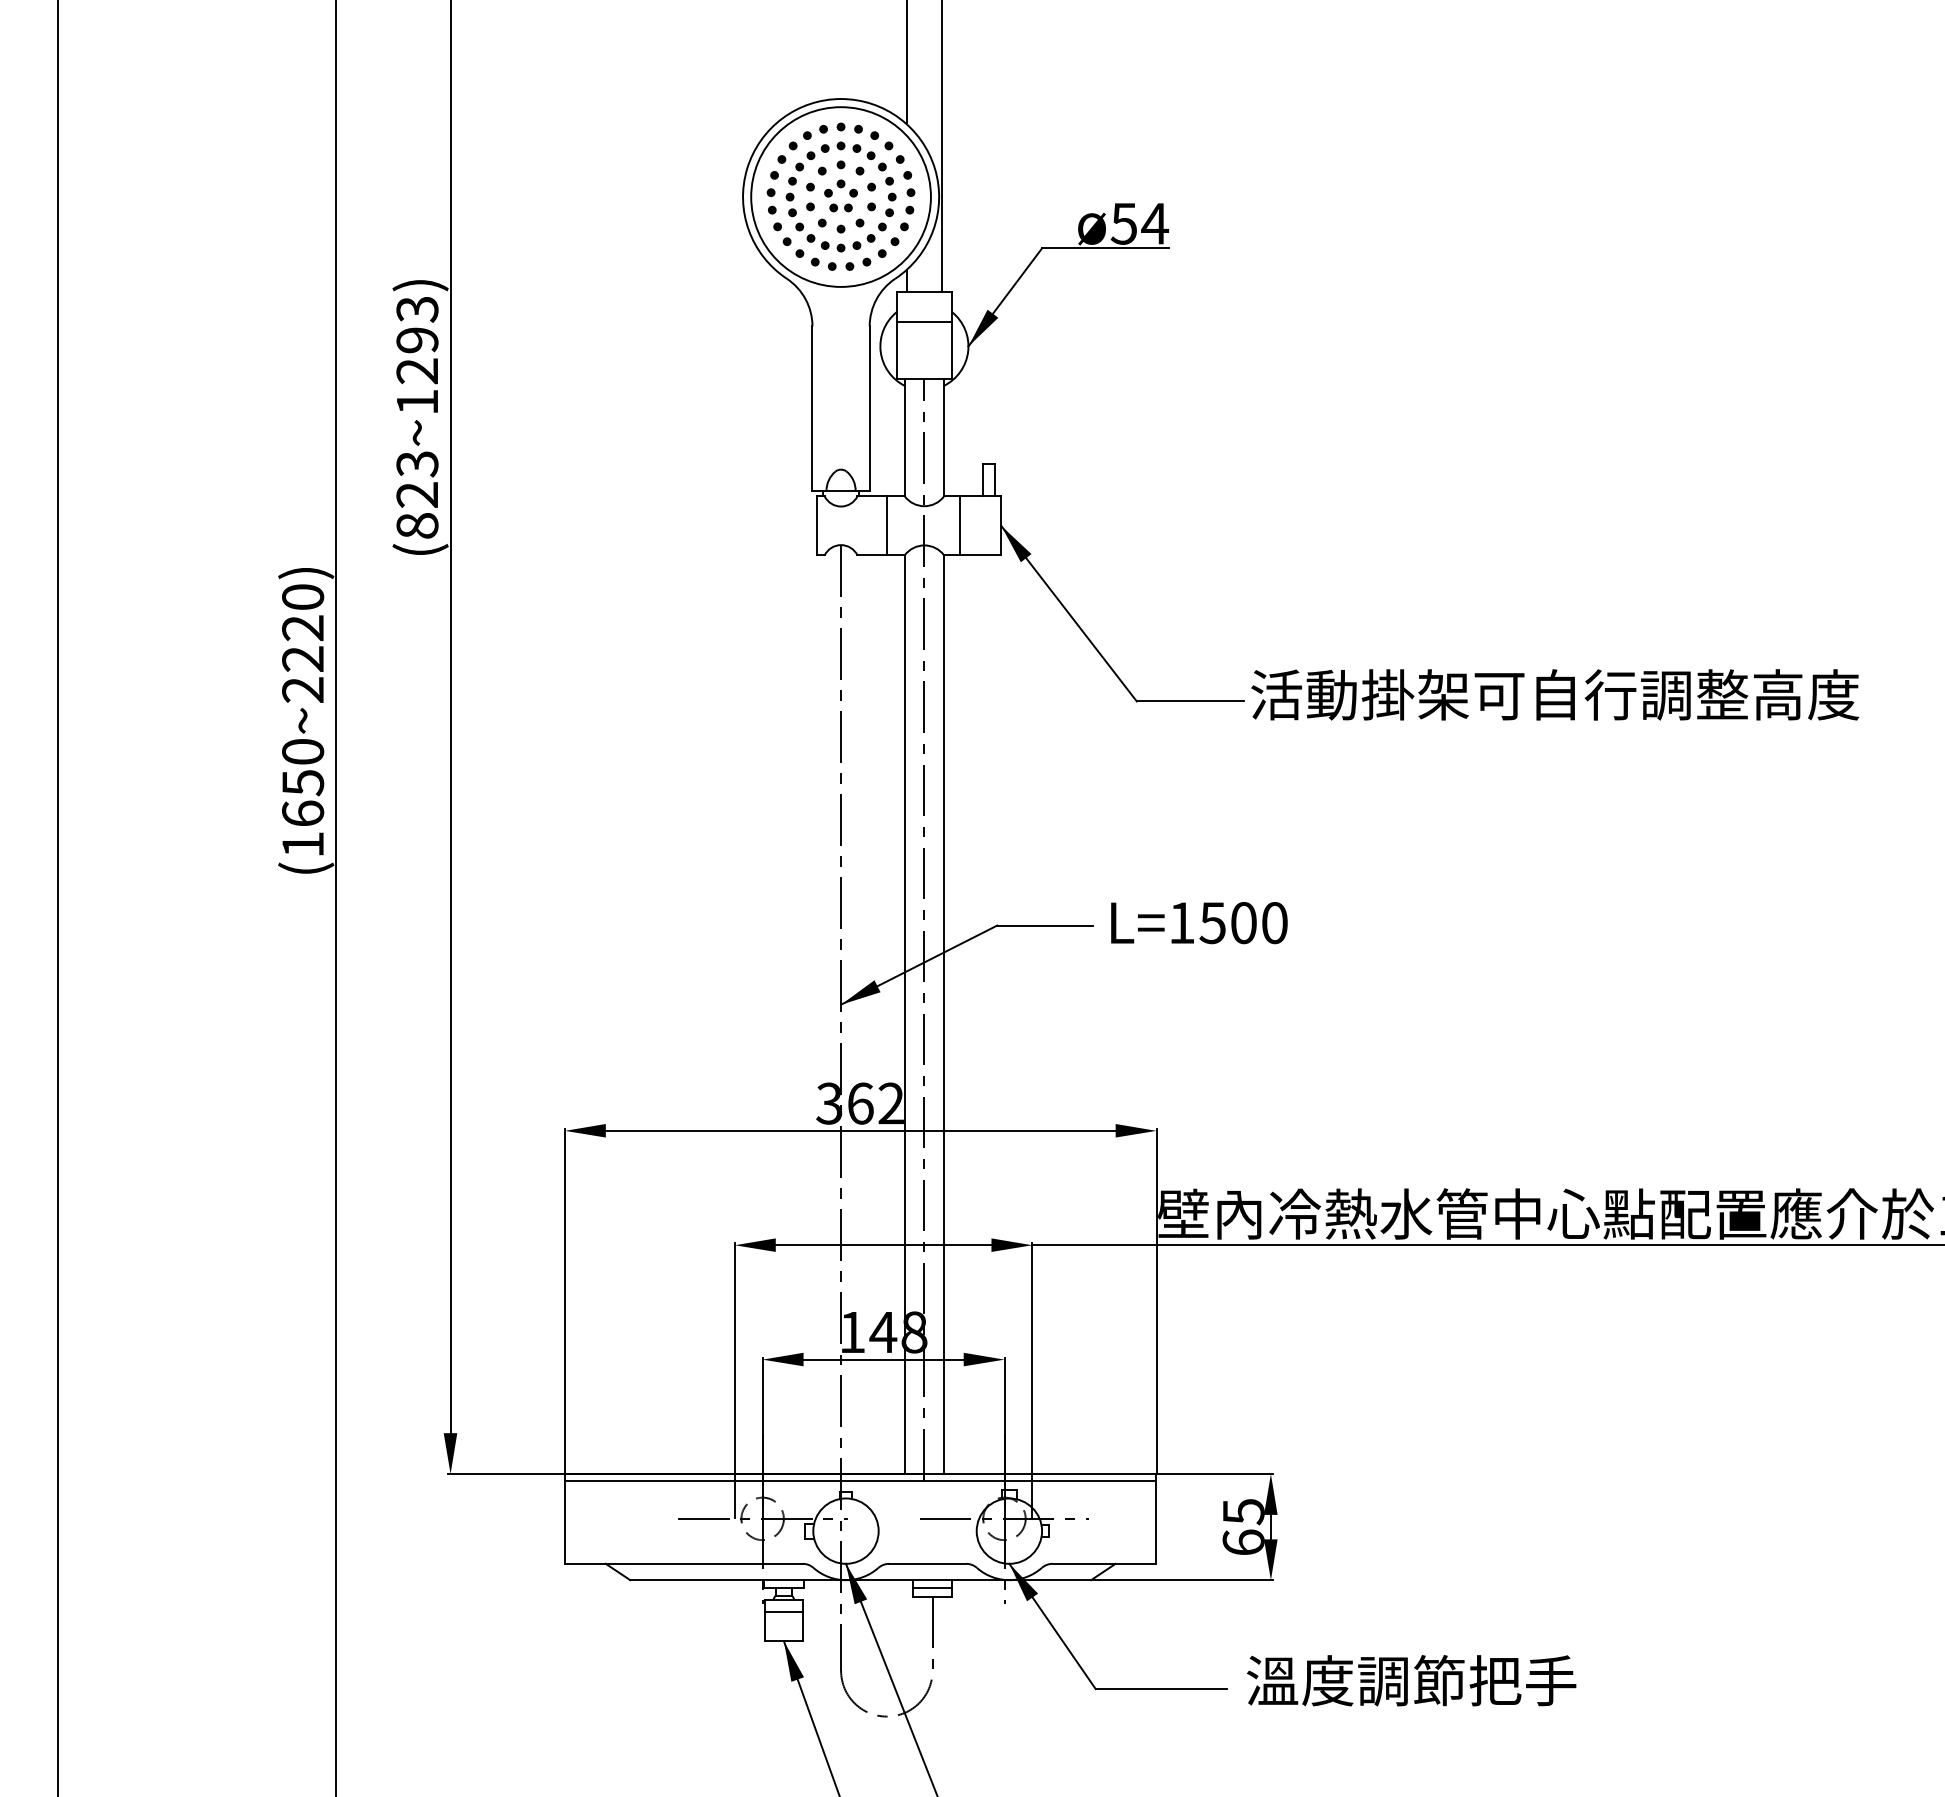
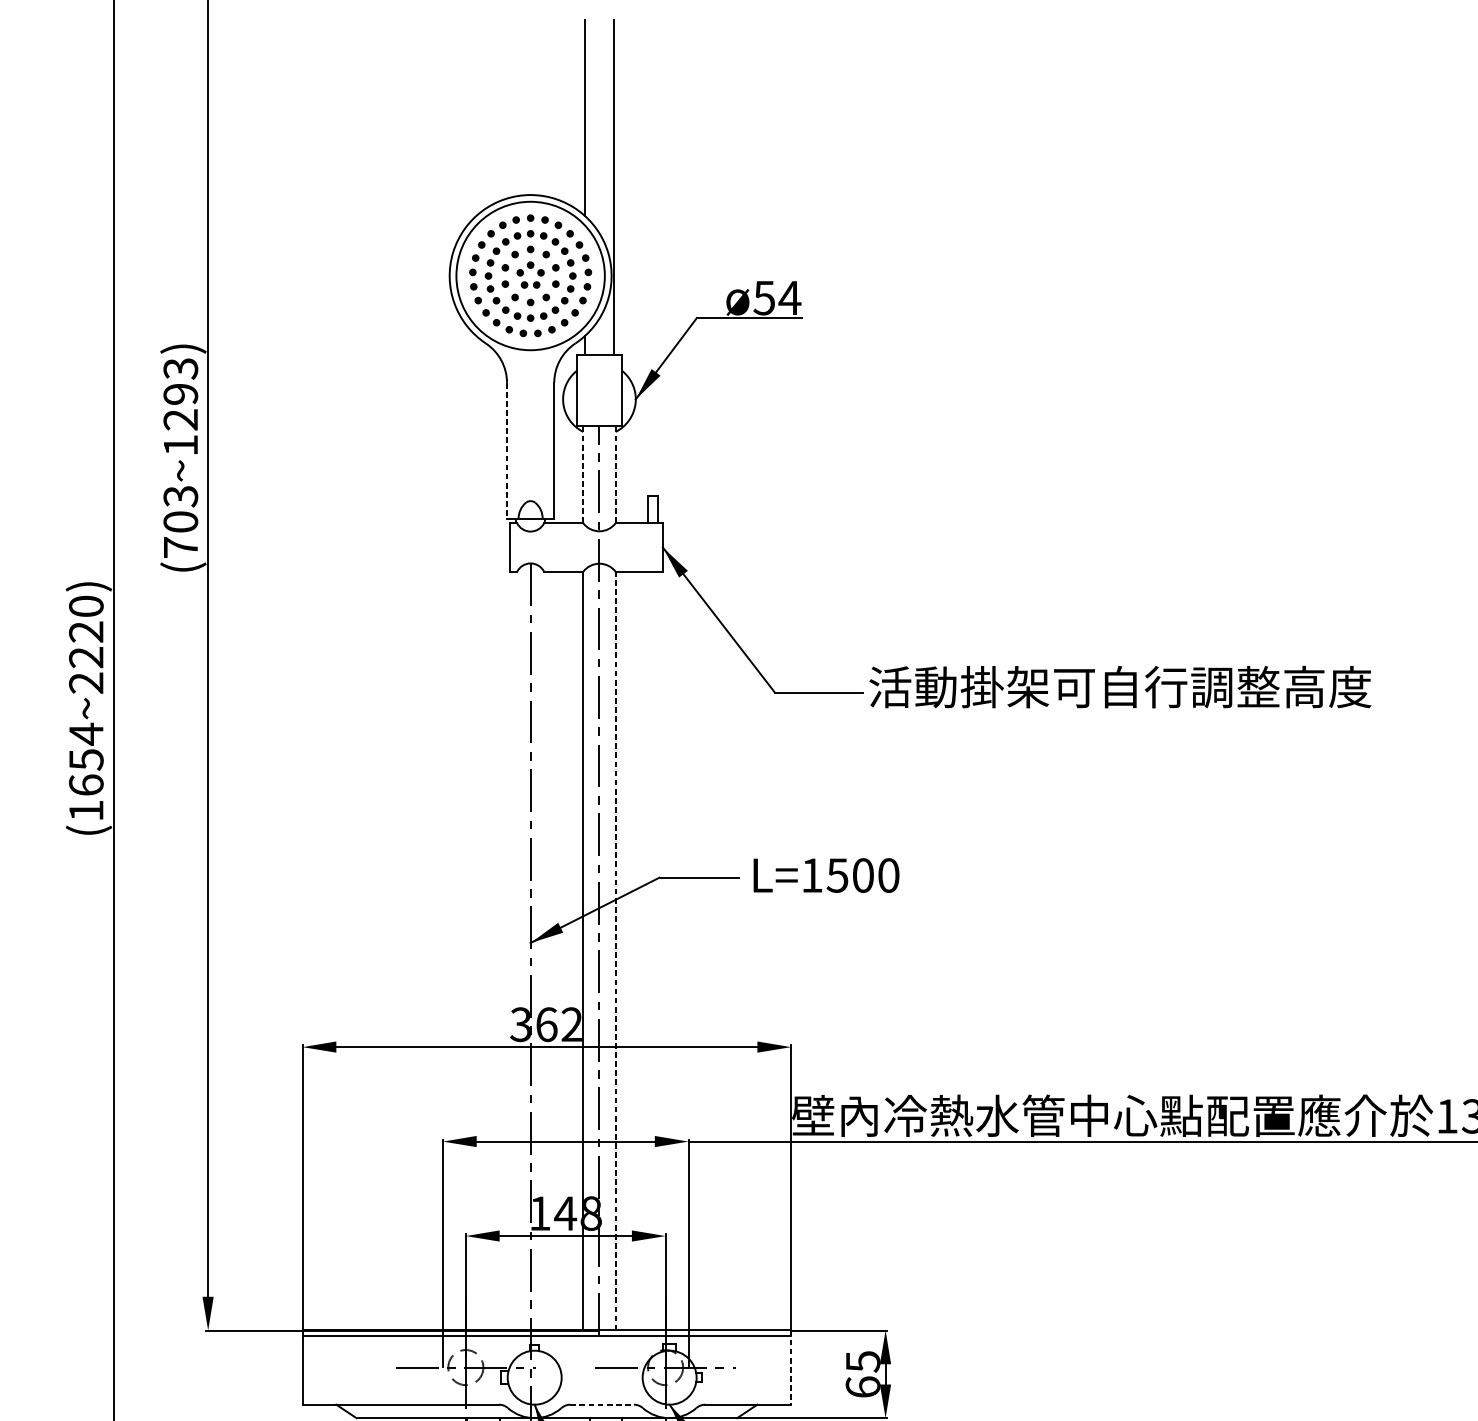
line: (924, 321) -> (599, 378), removed
line: (812, 409) -> (507, 451), solid -> dashed
line: (904, 437) -> (583, 474), solid -> dashed
line: (944, 437) -> (616, 474), solid -> dashed
text: (417, 510) -> (180, 534), (823~1293) -> (703~1293)
line: (886, 525) -> (568, 547), removed
line: (960, 525) -> (629, 547), removed
text: (303, 752) -> (86, 734), (1650~2220) -> (1654~2220)
line: (944, 1014) -> (616, 951), solid -> dashed
line: (1156, 1518) -> (791, 1367), solid -> dashed
line: (928, 1563) -> (602, 1404), solid -> dashed

